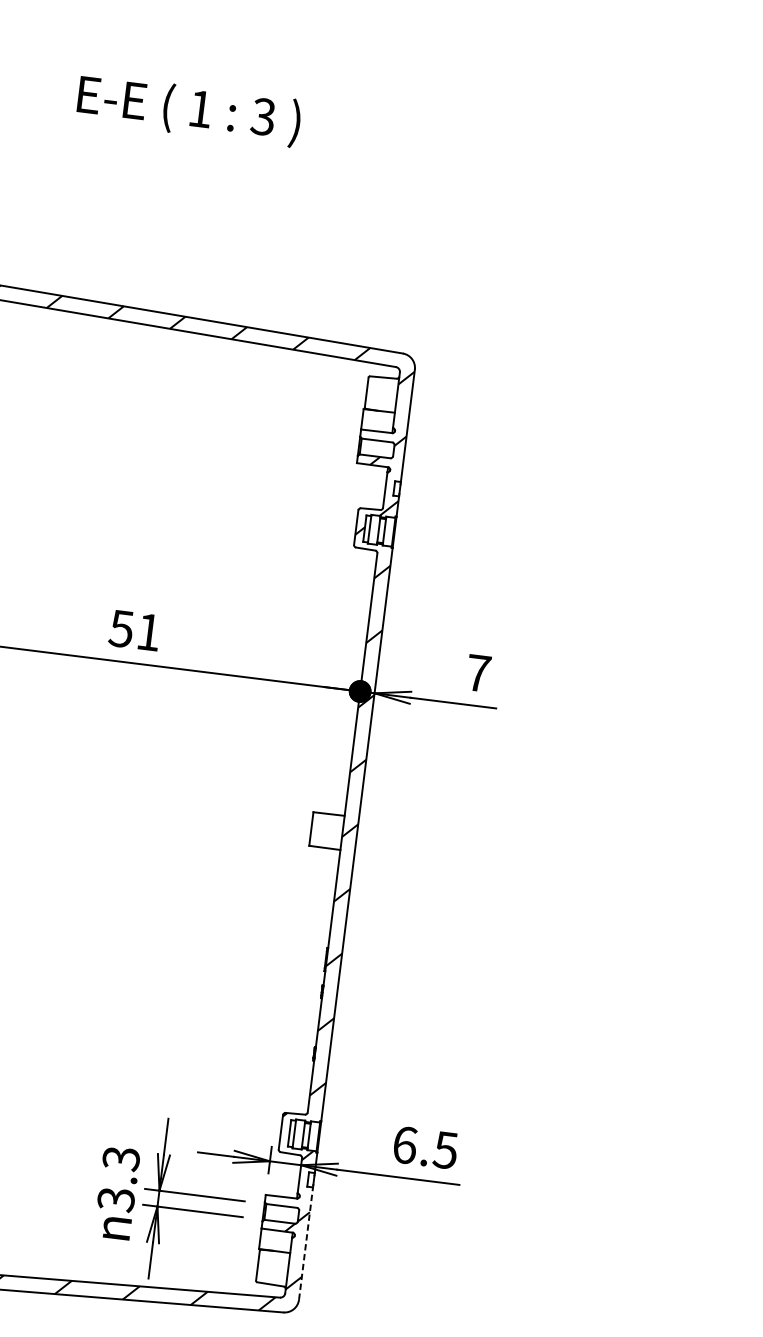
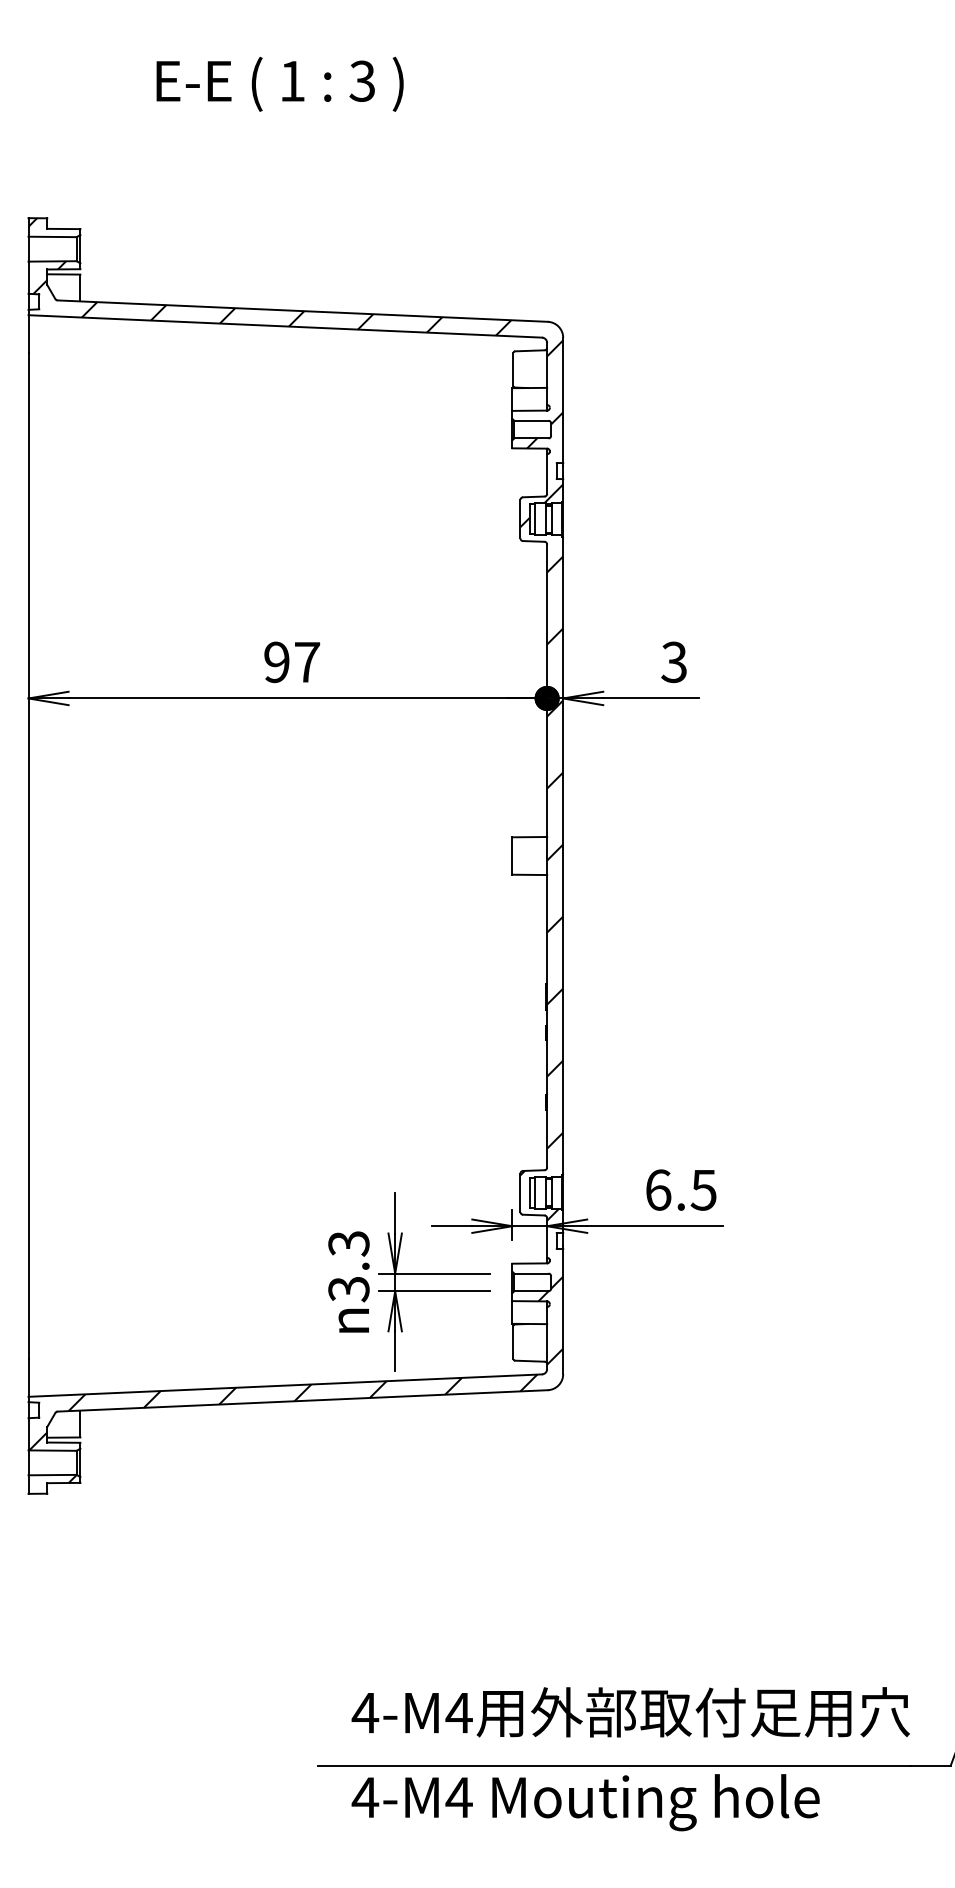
text: (134, 629) -> (291, 661), 51 -> 97
text: (478, 673) -> (674, 662), 7 -> 3
line: (306, 1243) -> (563, 1311), dashed -> solid

